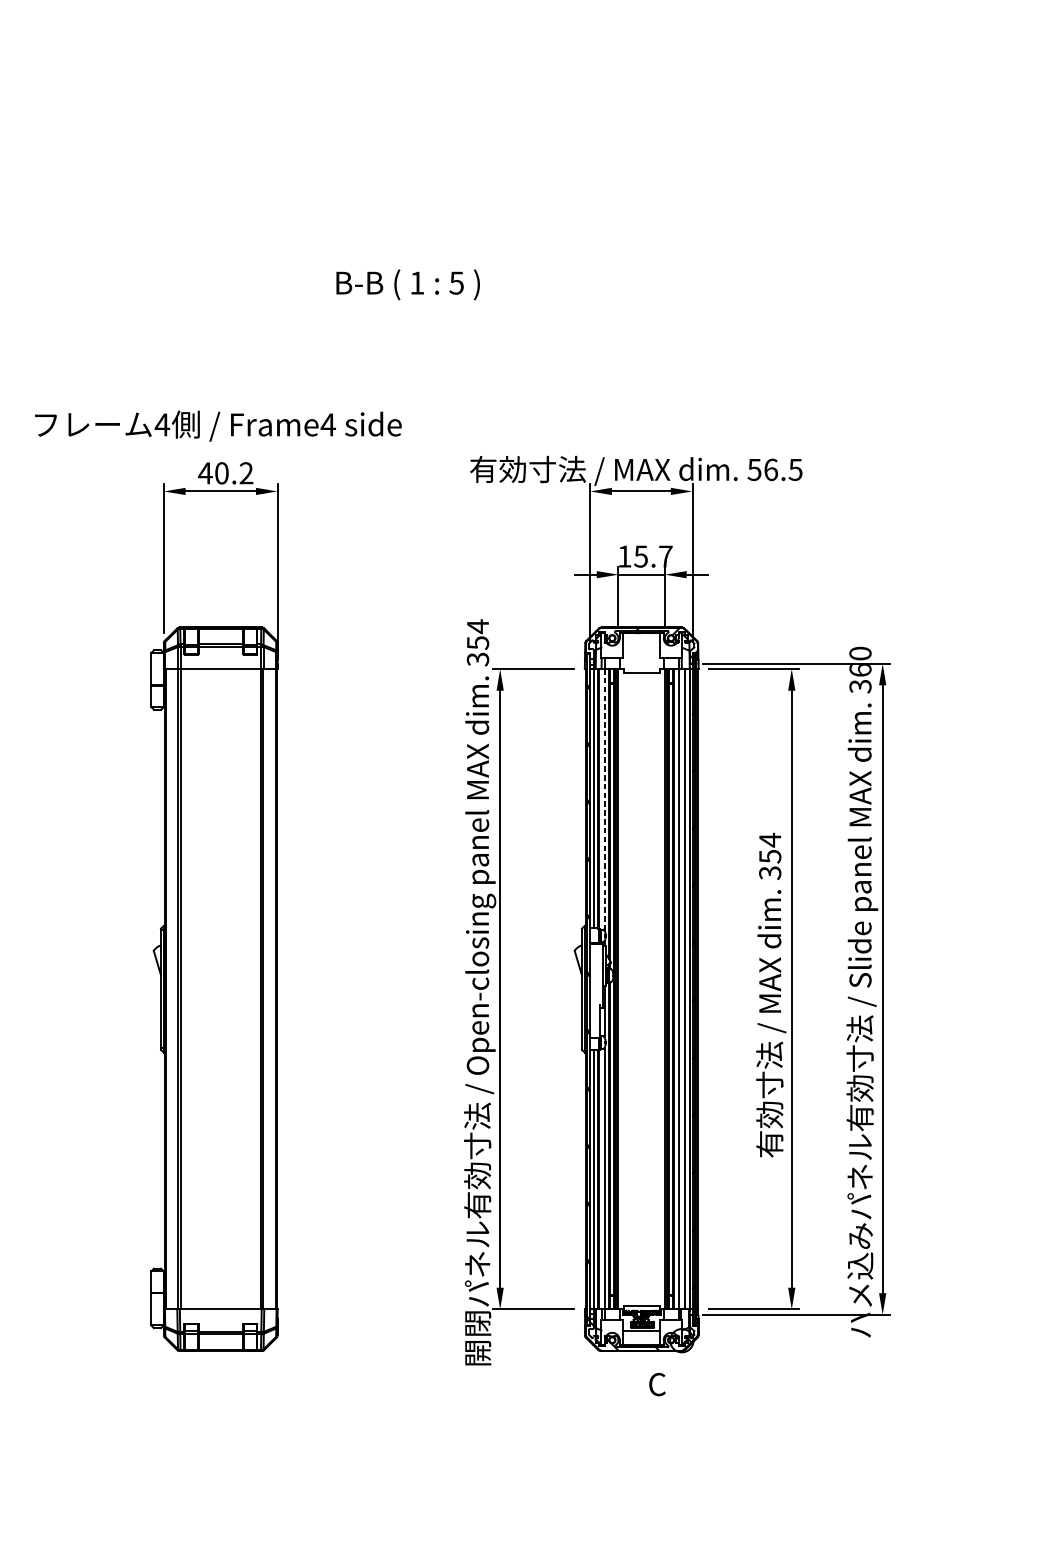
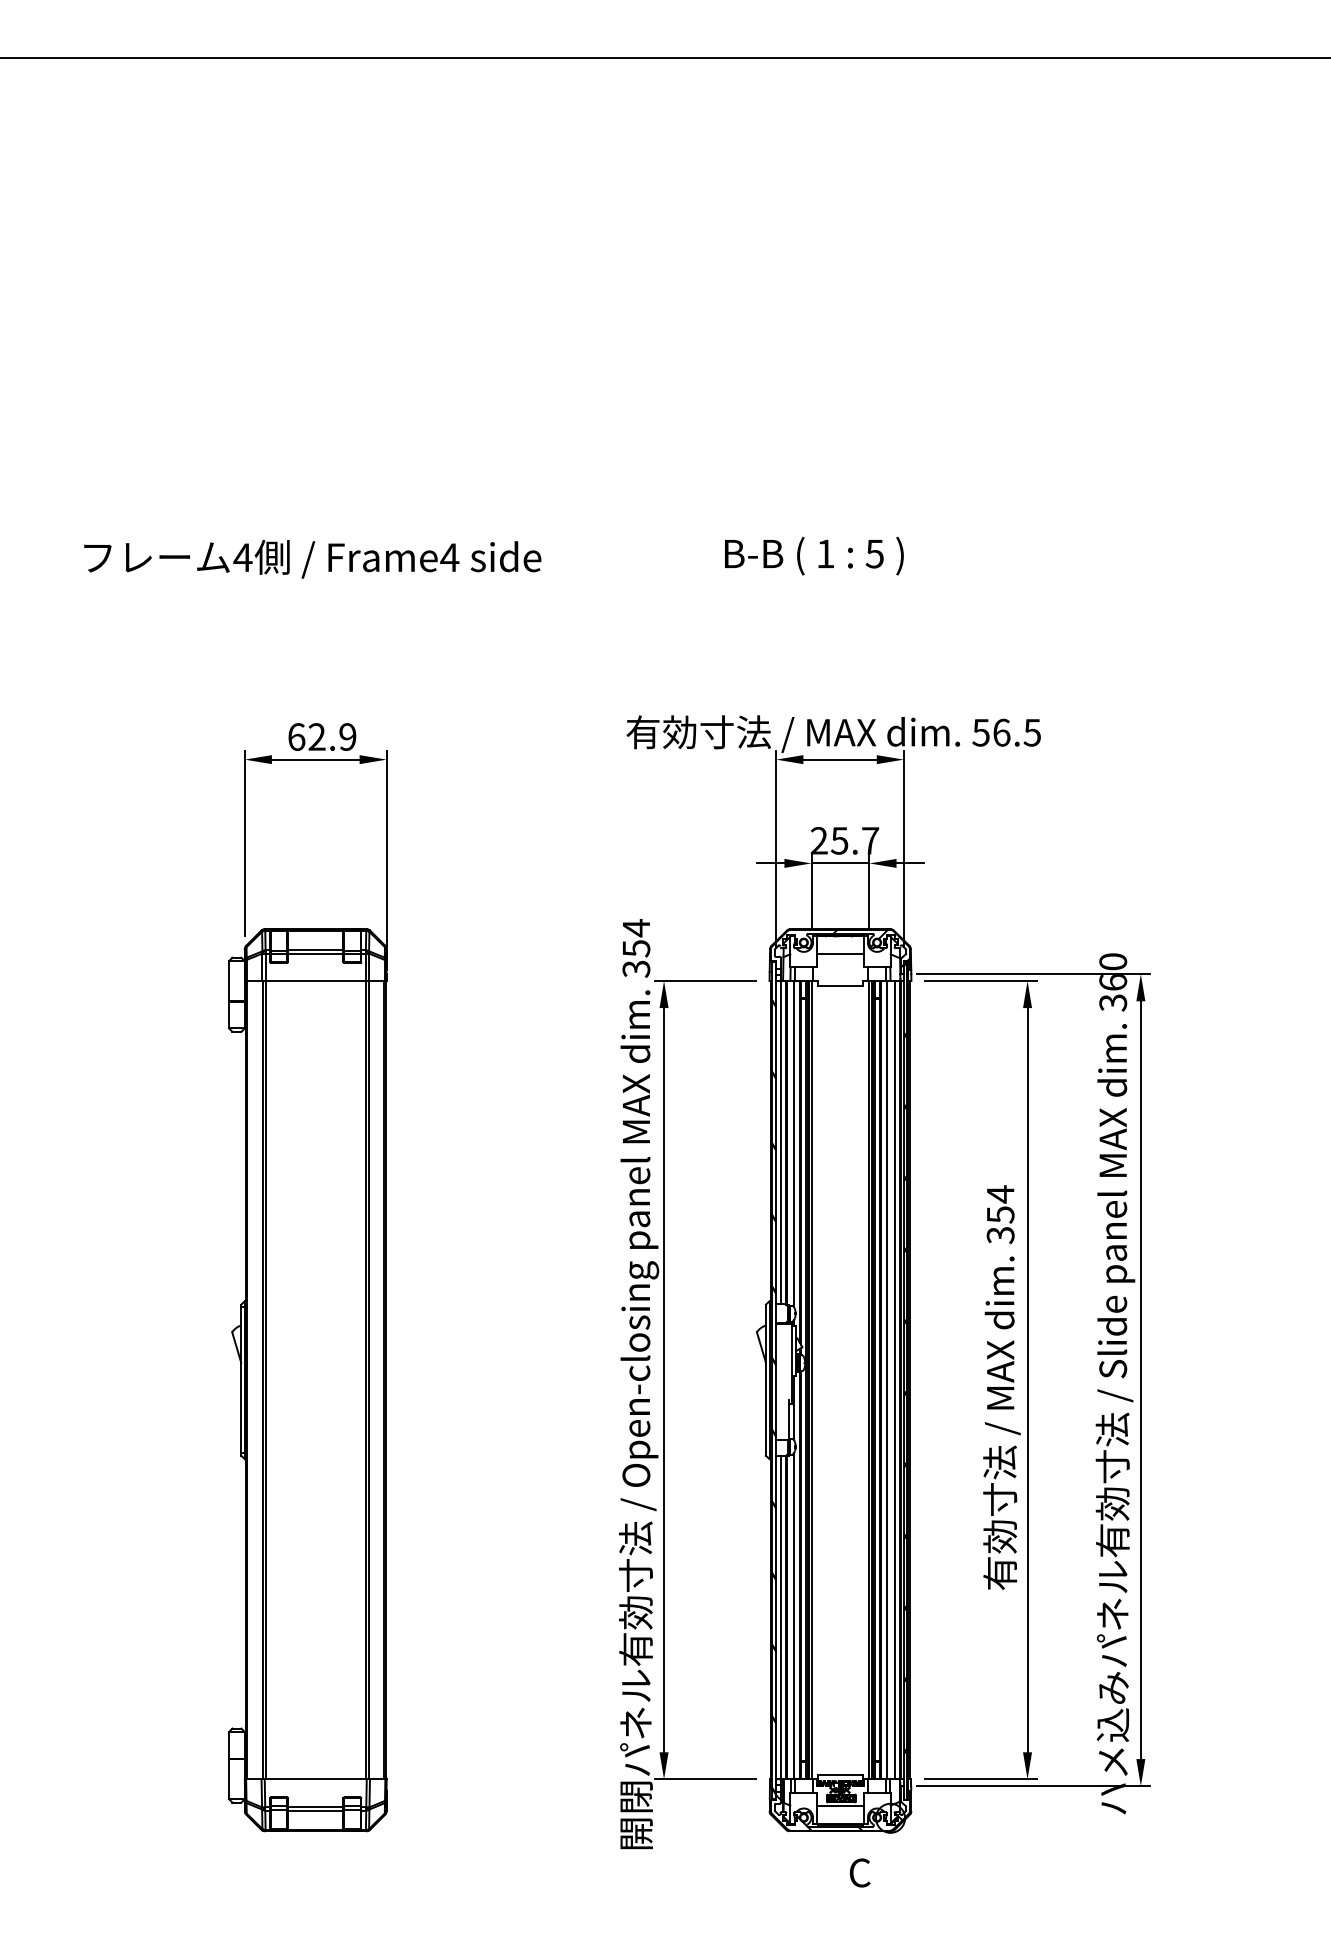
text: (408, 285) -> (814, 556), moved
text: (218, 426) -> (312, 559), moved
text: (225, 472) -> (321, 736), 40.2 -> 62.9
text: (624, 556) -> (818, 840), 15.7 -> 25.7
line: (641, 647) -> (840, 954), added
line: (604, 800) -> (794, 1144), dashed -> solid

